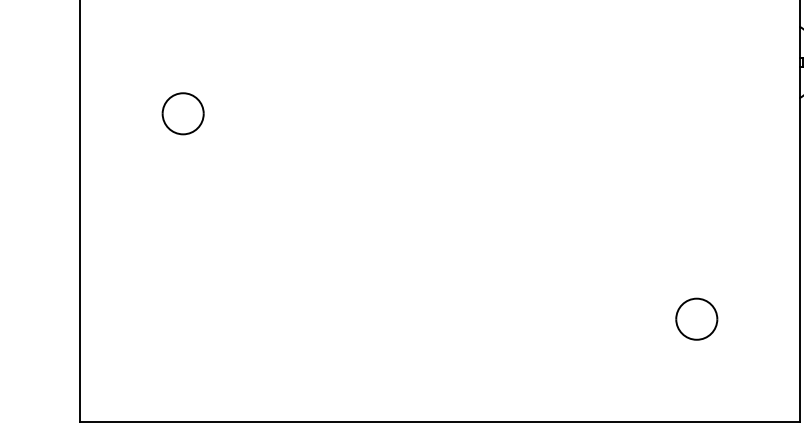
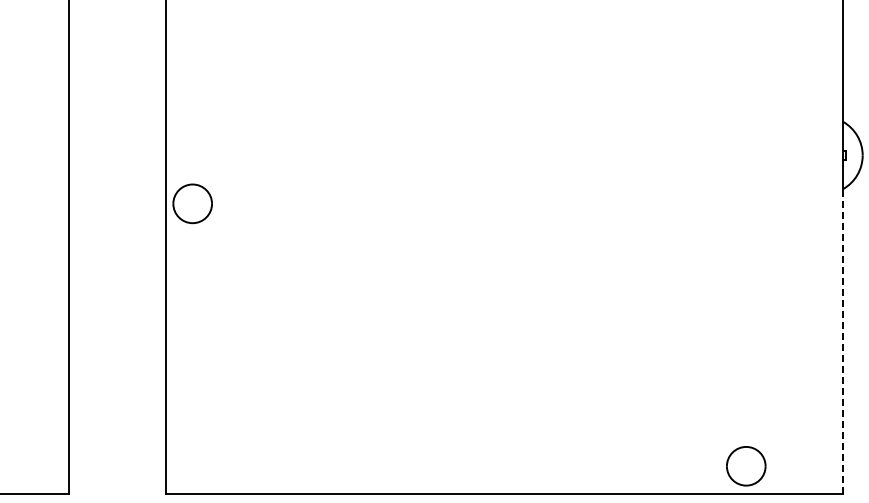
part: (182, 113) -> (192, 203), moved
line: (799, 260) -> (842, 341), solid -> dashed
part: (697, 319) -> (746, 466), moved

